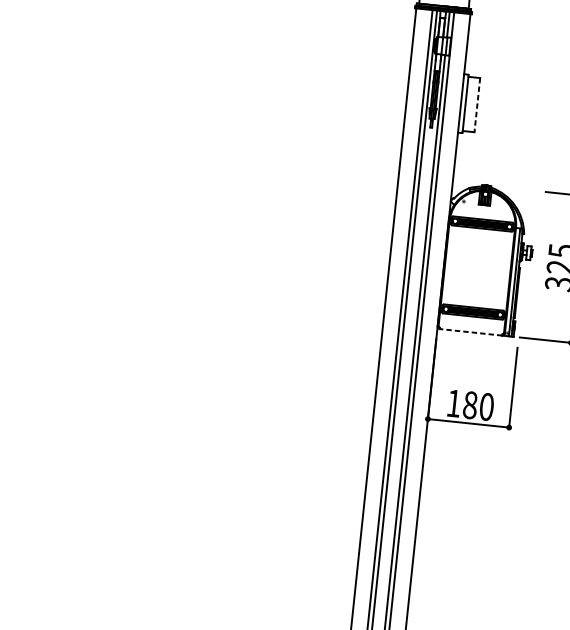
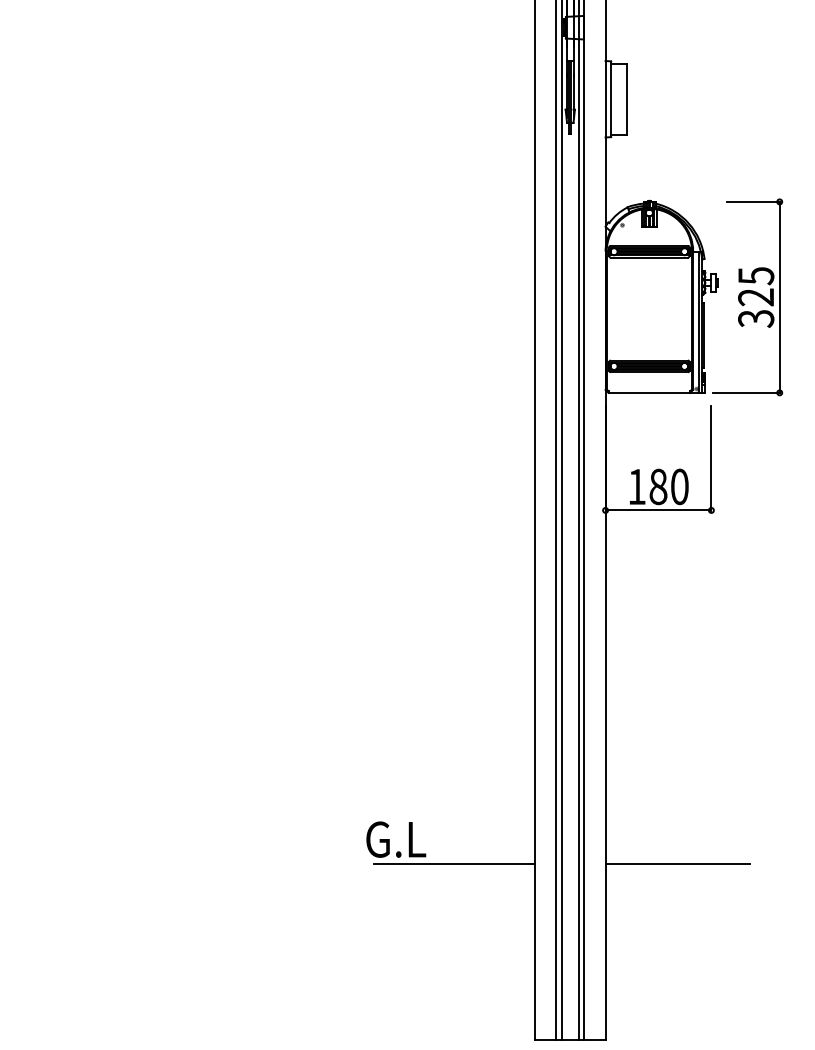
line: (477, 105) -> (626, 99), dashed -> solid
line: (471, 332) -> (649, 392), dashed -> solid

